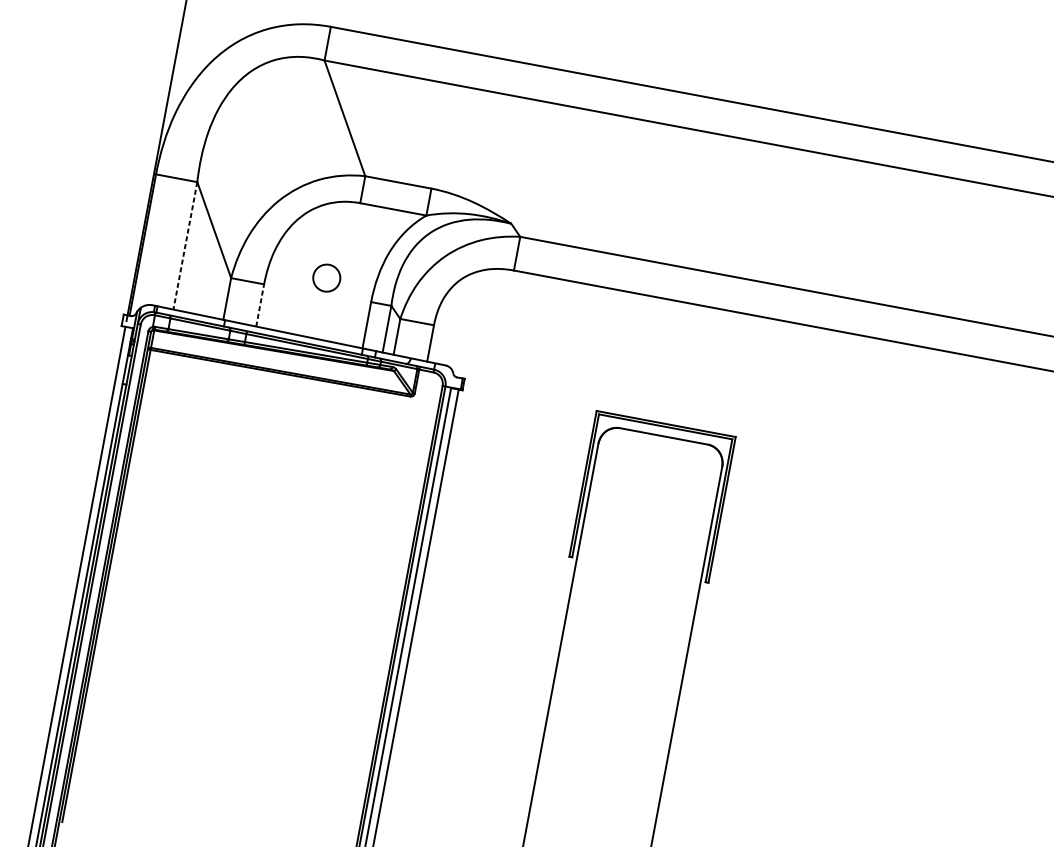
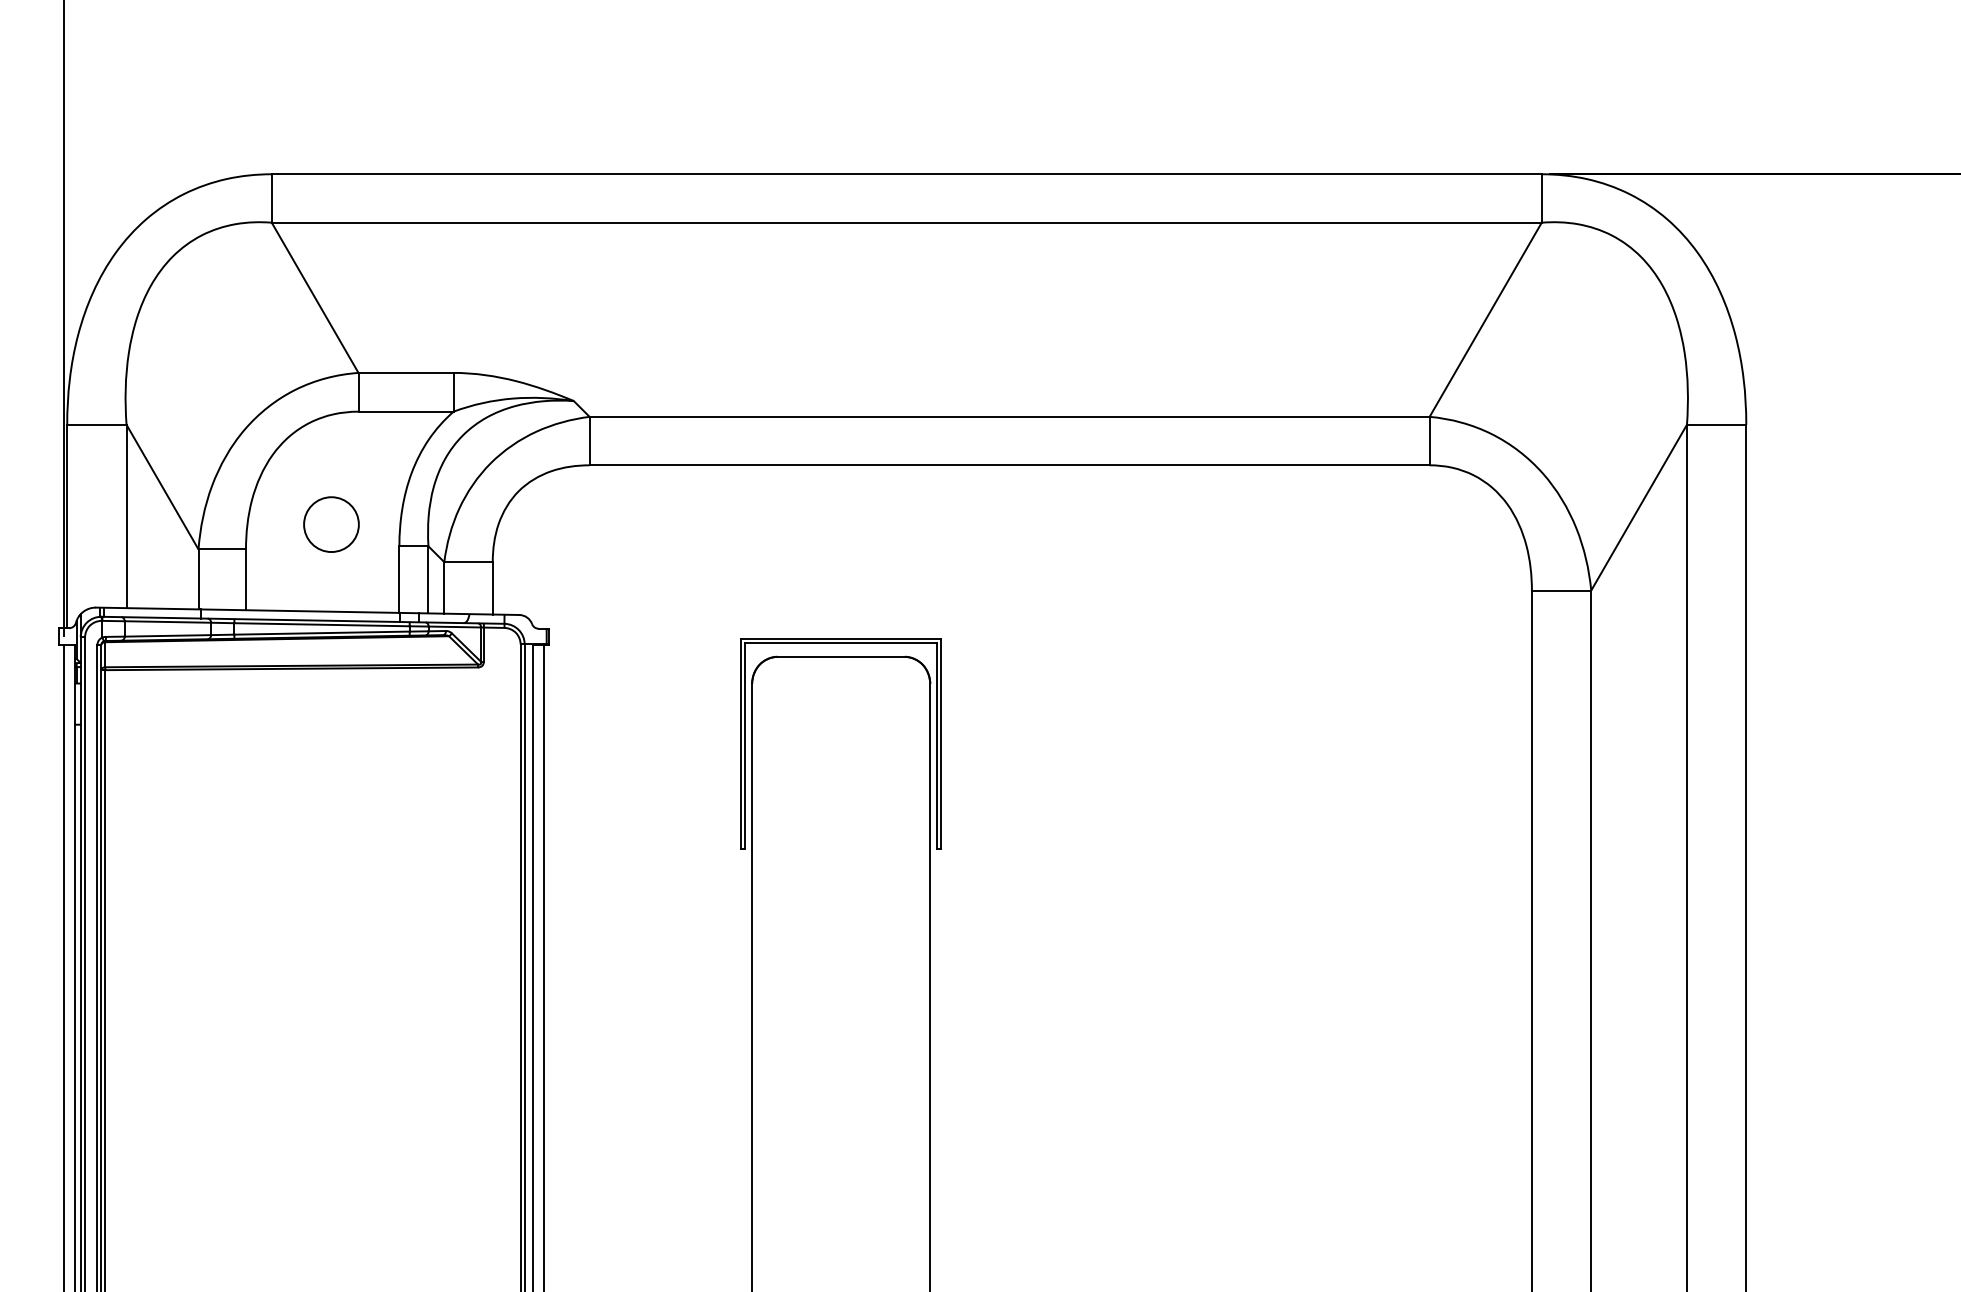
line: (185, 245) -> (126, 516), dashed -> solid
circle: (326, 278) -> (331, 524), size x1.43
line: (260, 305) -> (246, 579), dashed -> solid

